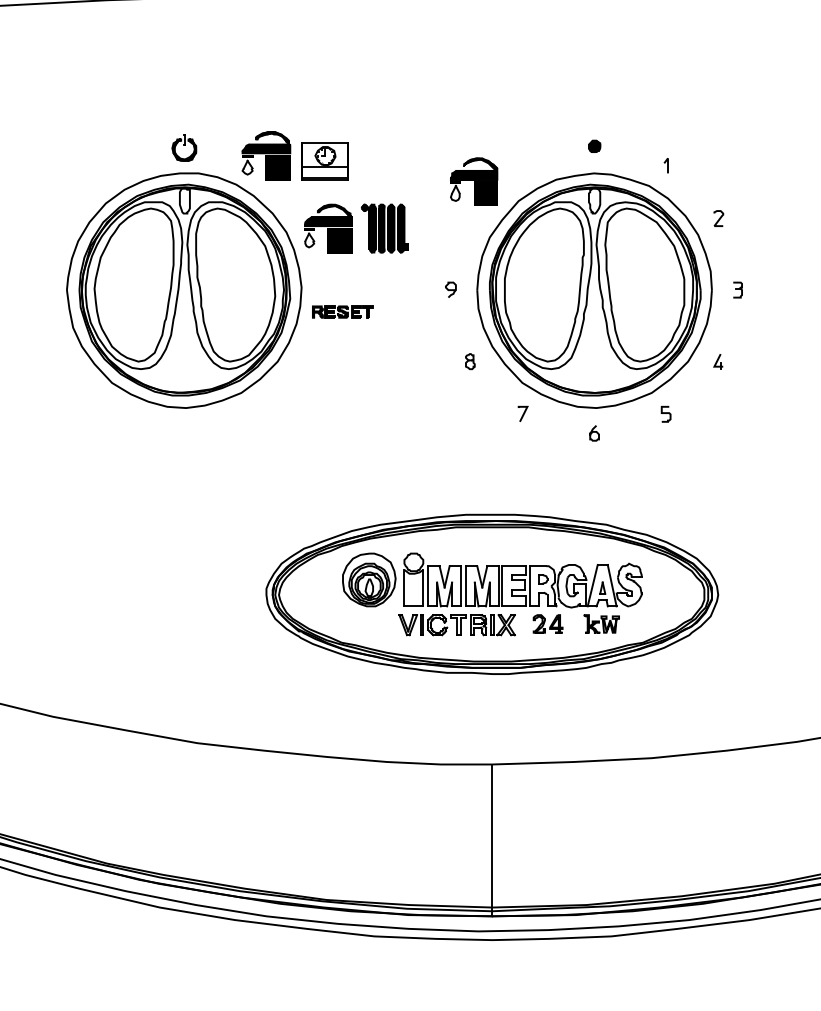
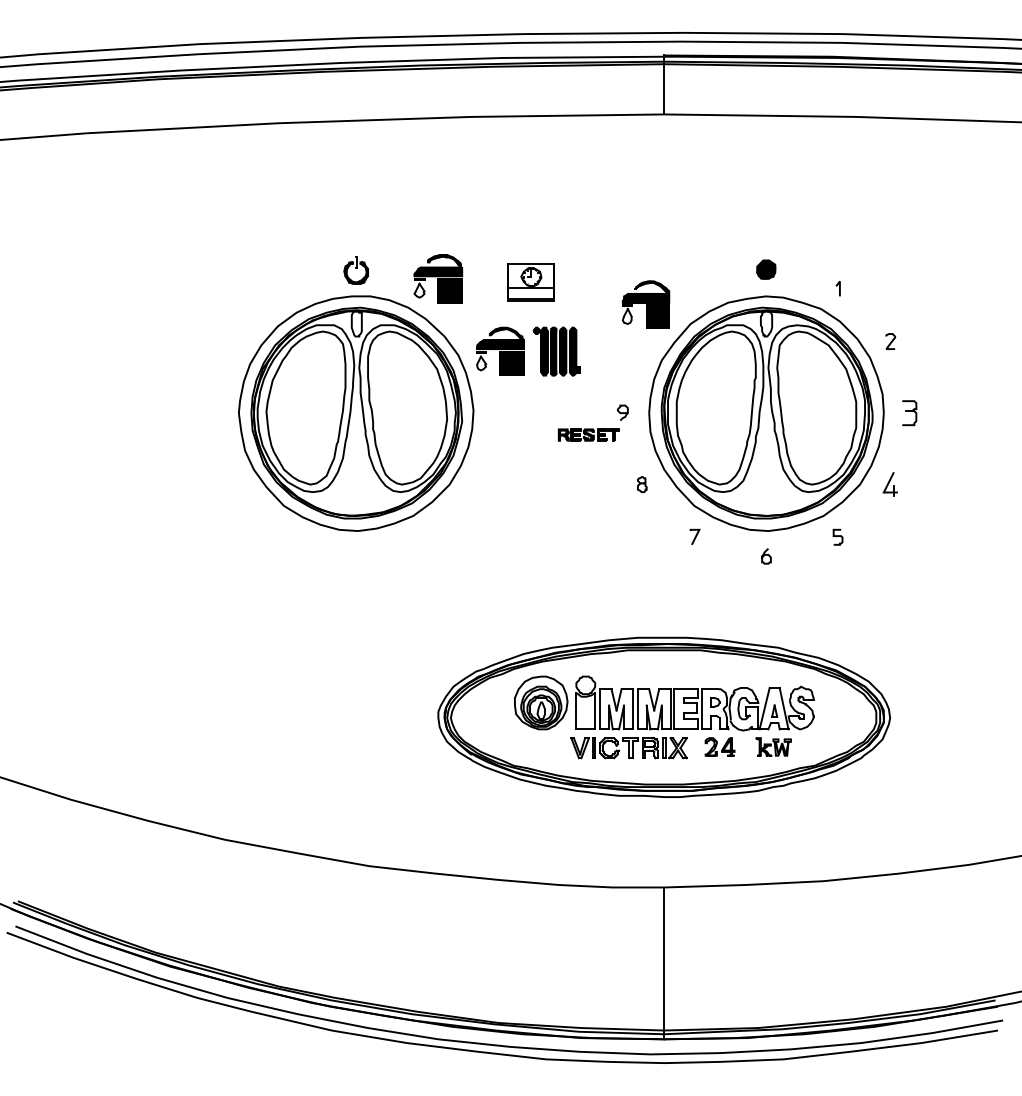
part: (594, 145) -> (766, 268), size x1.6
part: (324, 161) -> (530, 282), moved
part: (737, 289) -> (909, 412), size x1.6
part: (342, 311) -> (588, 434), moved
part: (718, 361) -> (890, 484), size x1.6

